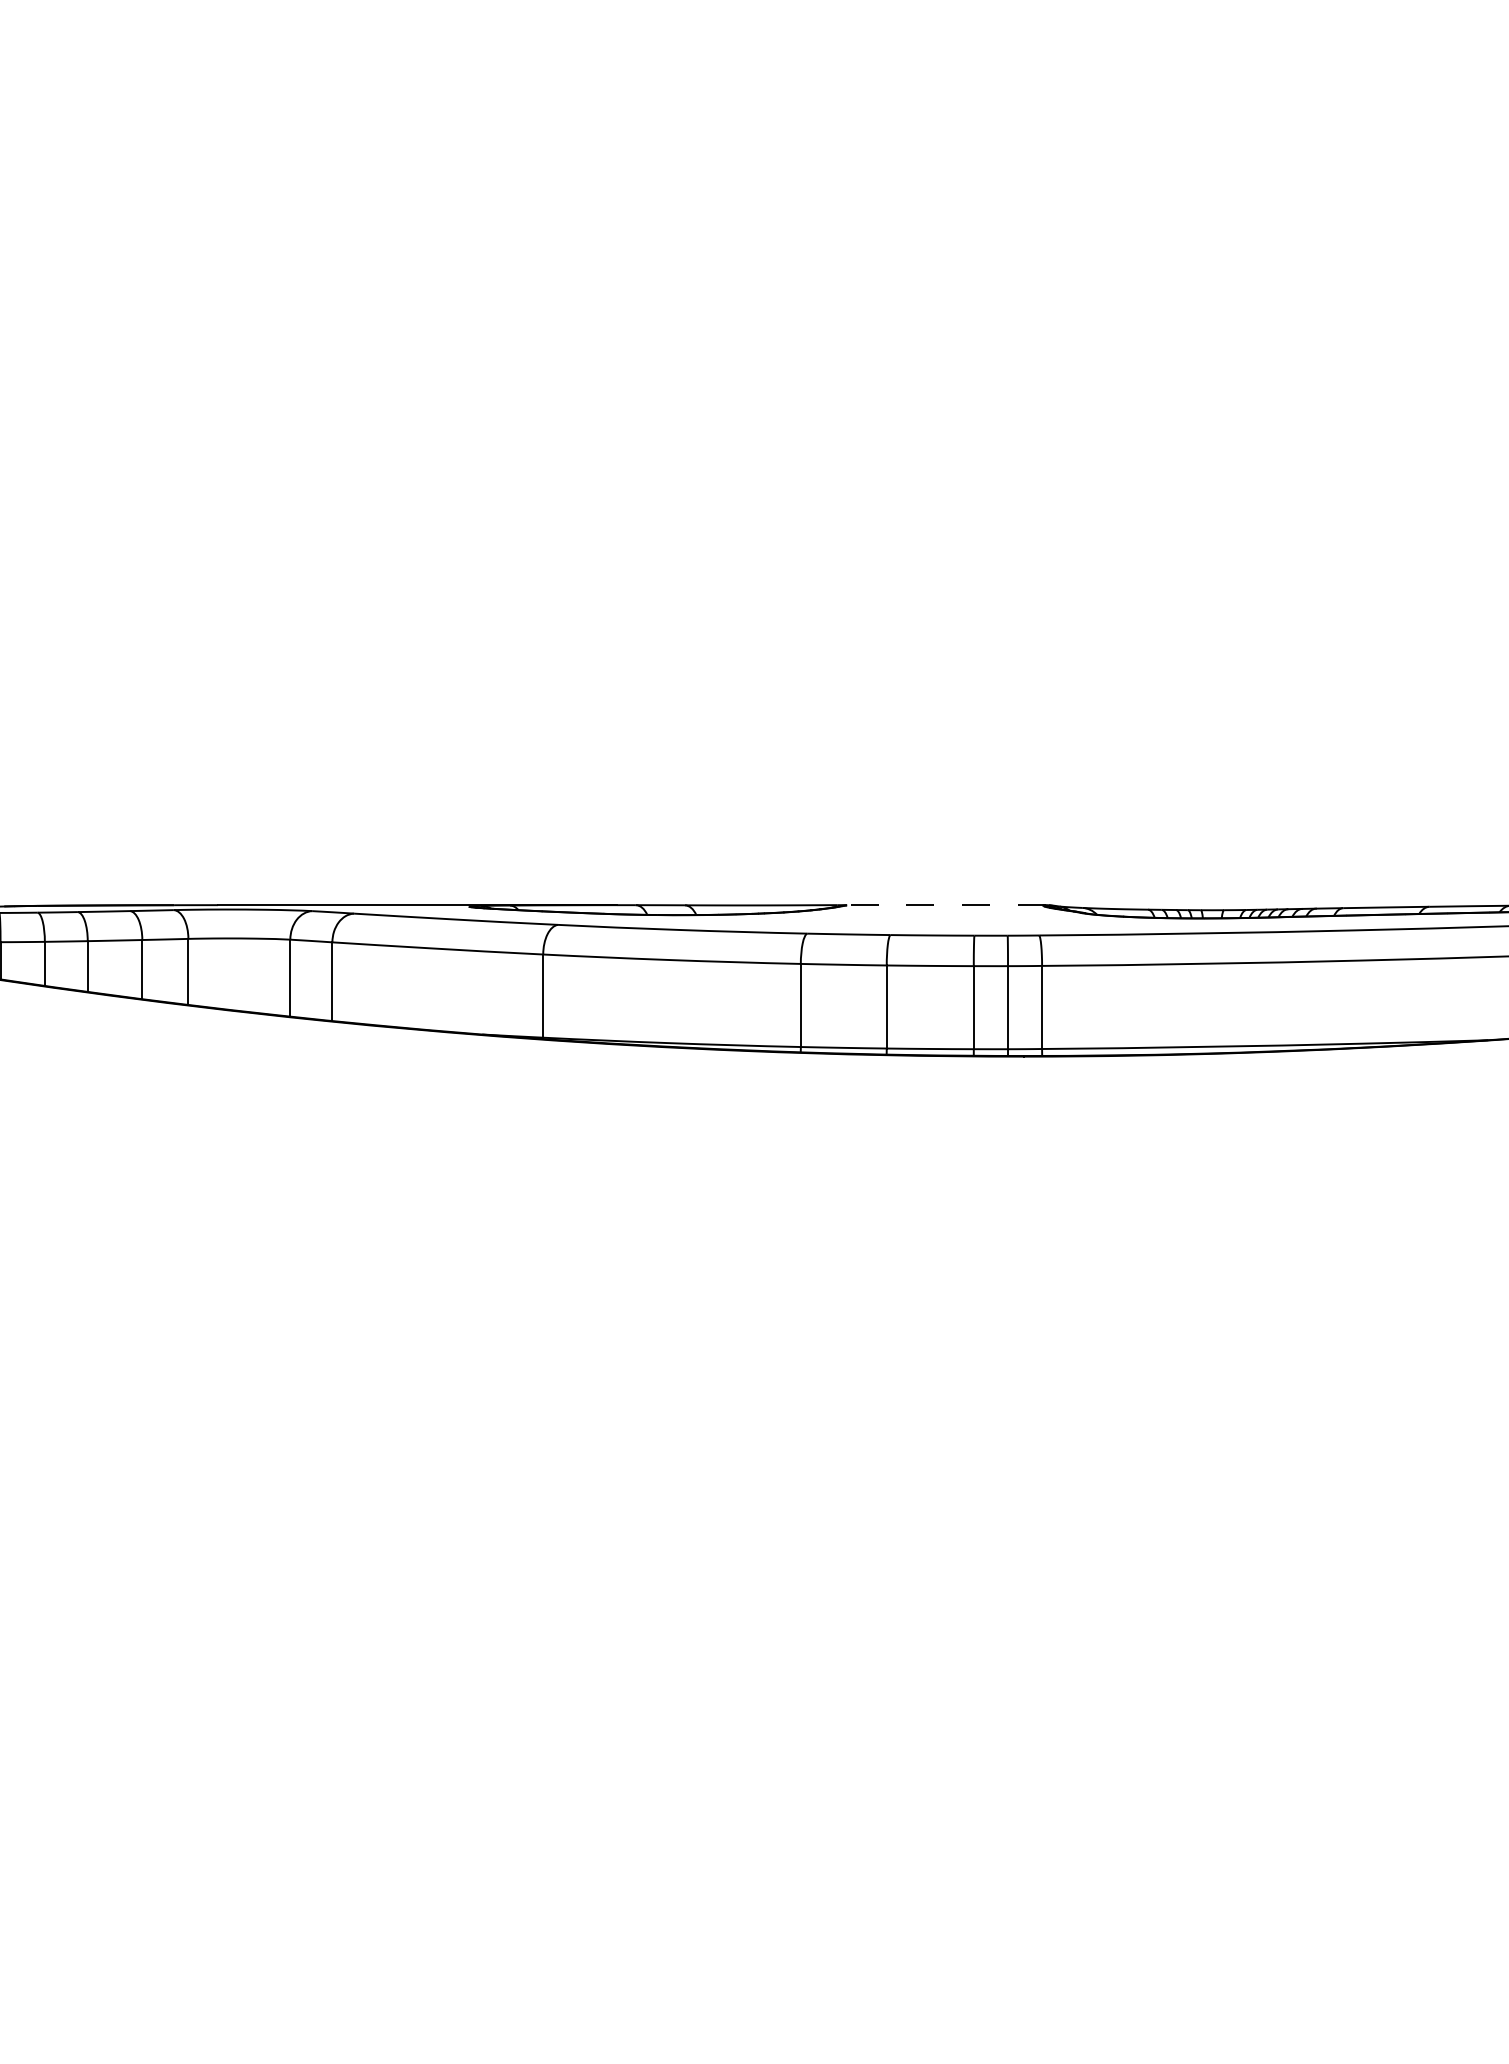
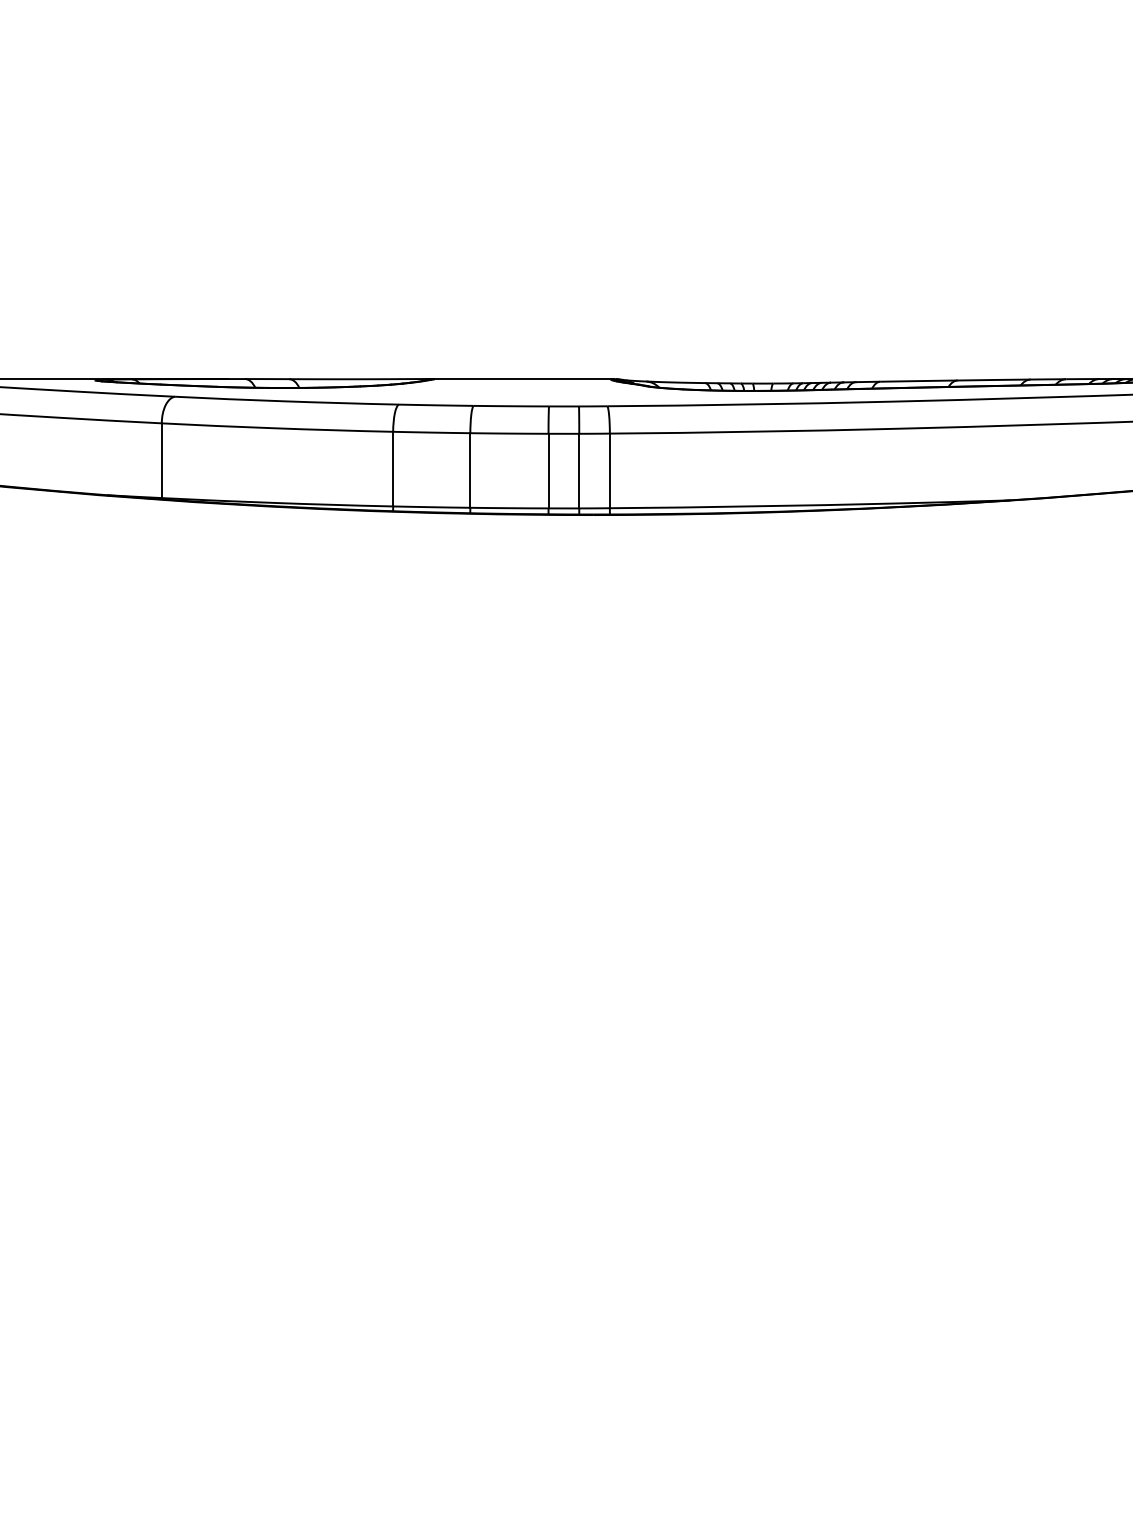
line: (940, 905) -> (518, 379), dashed -> solid

